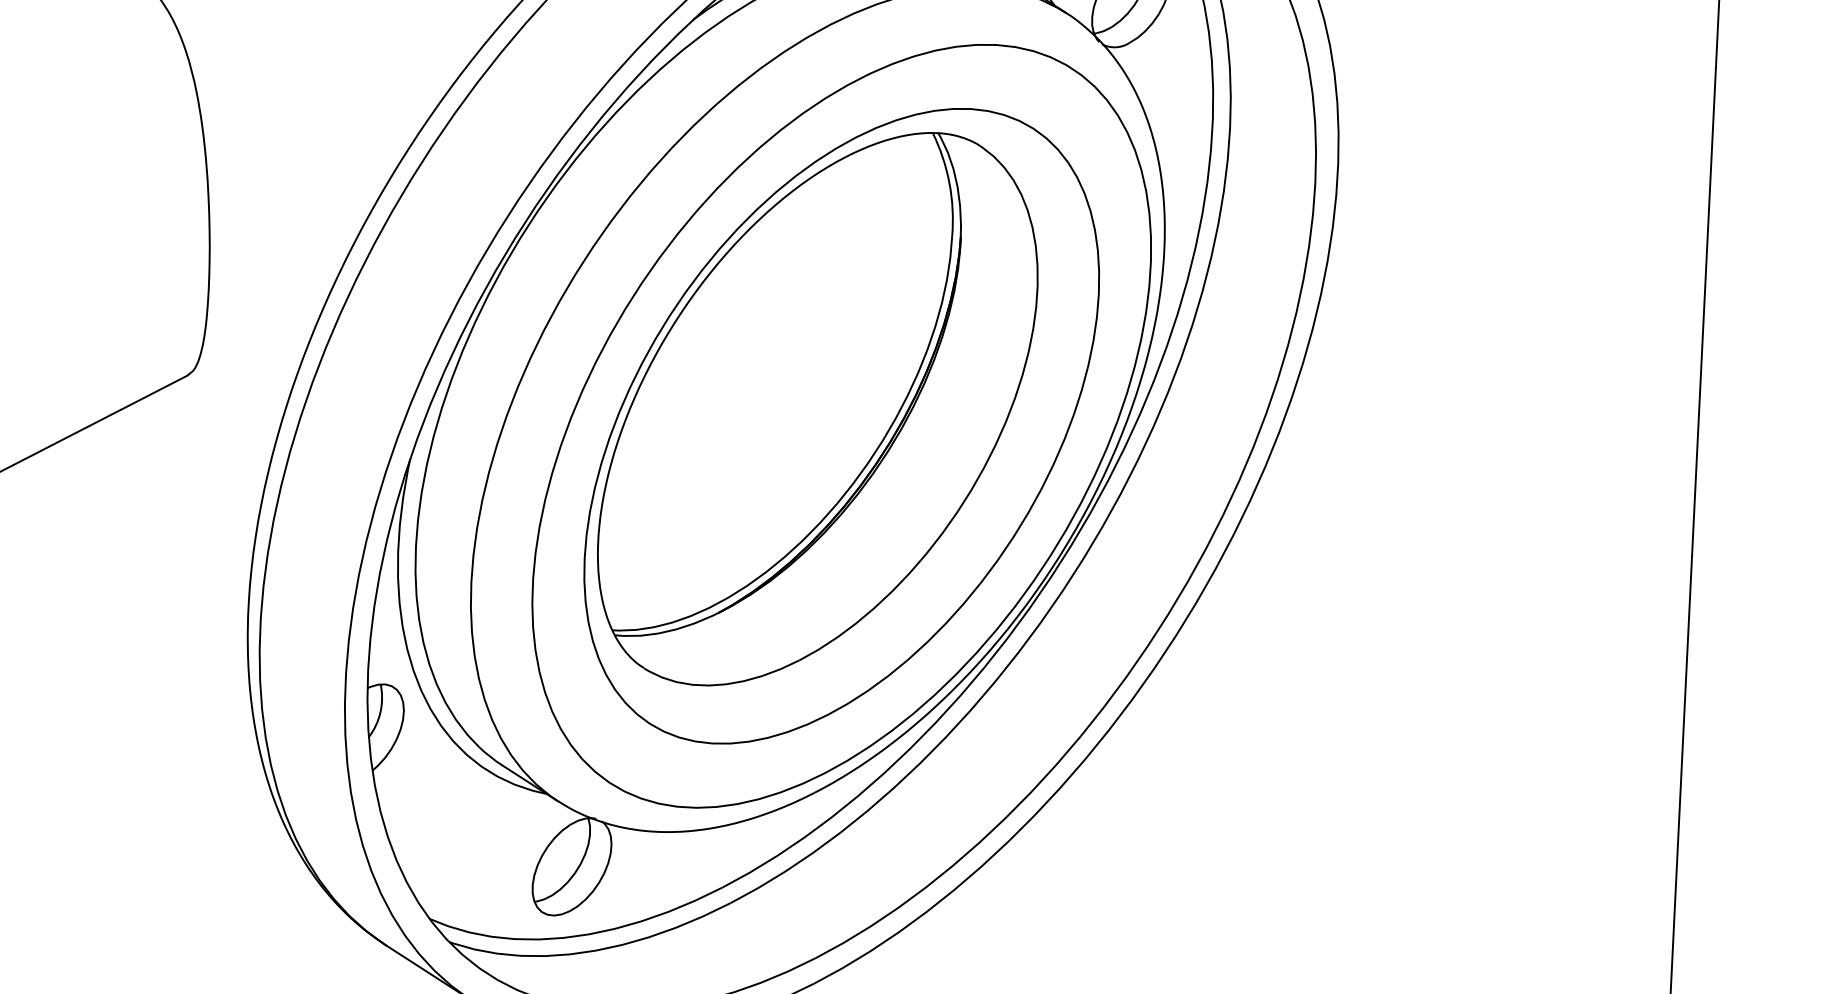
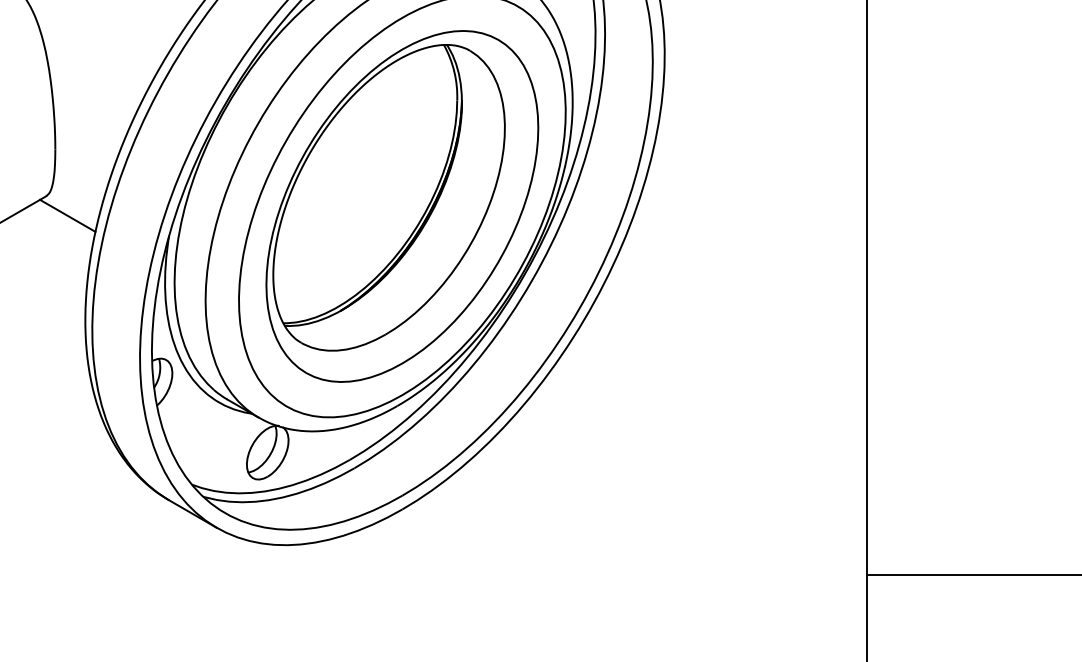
line: (225, 412) -> (67, 215), added

